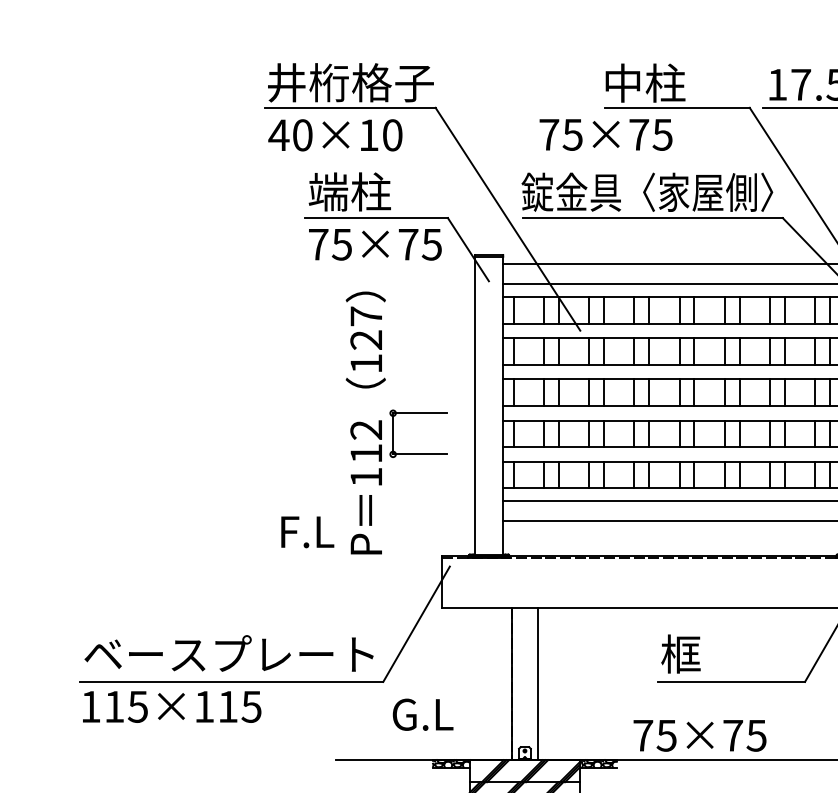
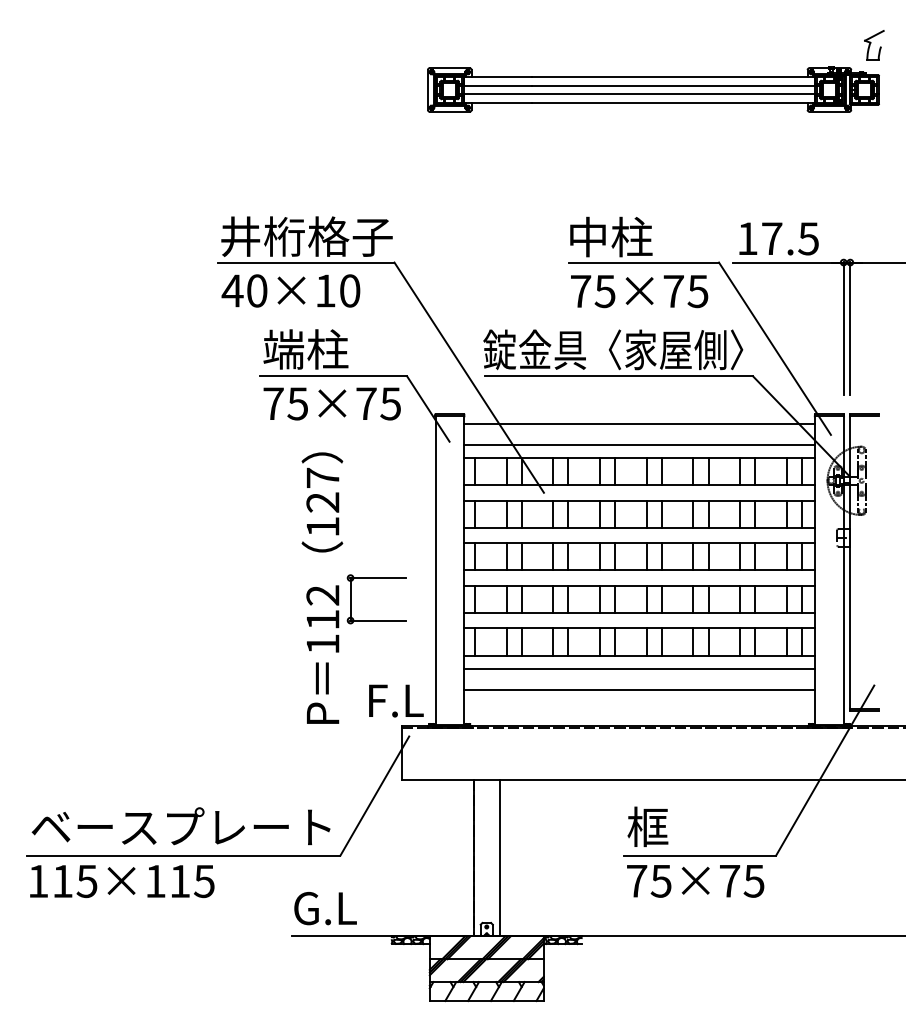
text: (605, 134) -> (639, 291), moved
text: (307, 531) -> (396, 700), moved
text: (423, 714) -> (325, 908), moved
text: (699, 736) -> (695, 881), moved

